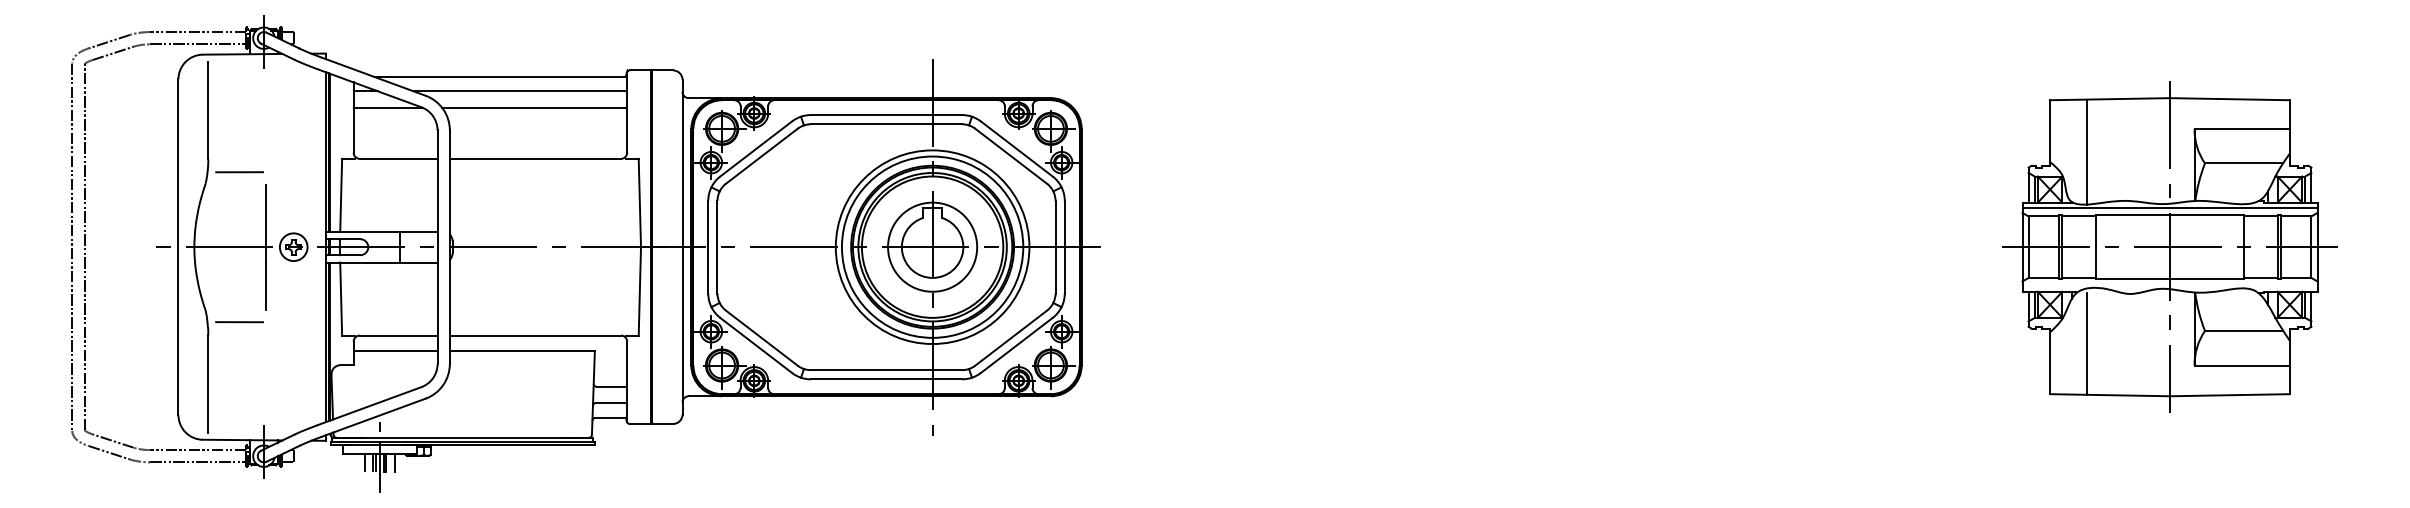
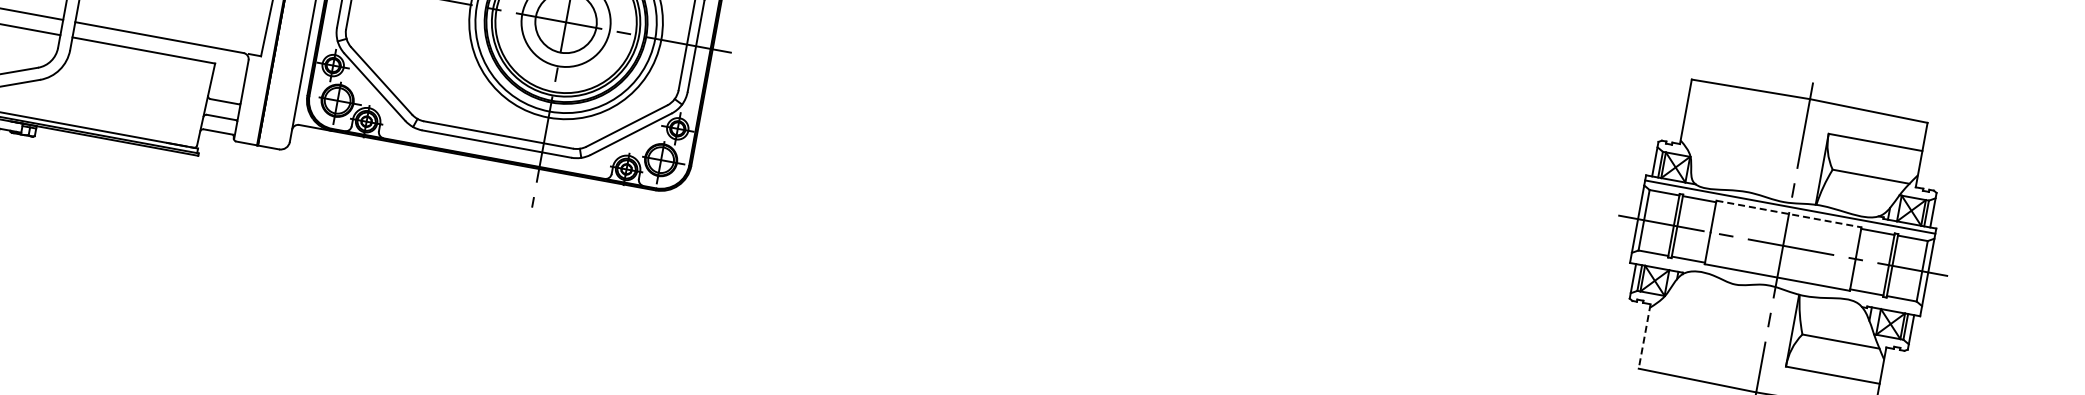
line: (2087, 151) -> (1719, 136), removed
line: (2170, 214) -> (1789, 213), solid -> dashed
line: (2087, 343) -> (1684, 325), removed
line: (2050, 361) -> (1644, 336), solid -> dashed

